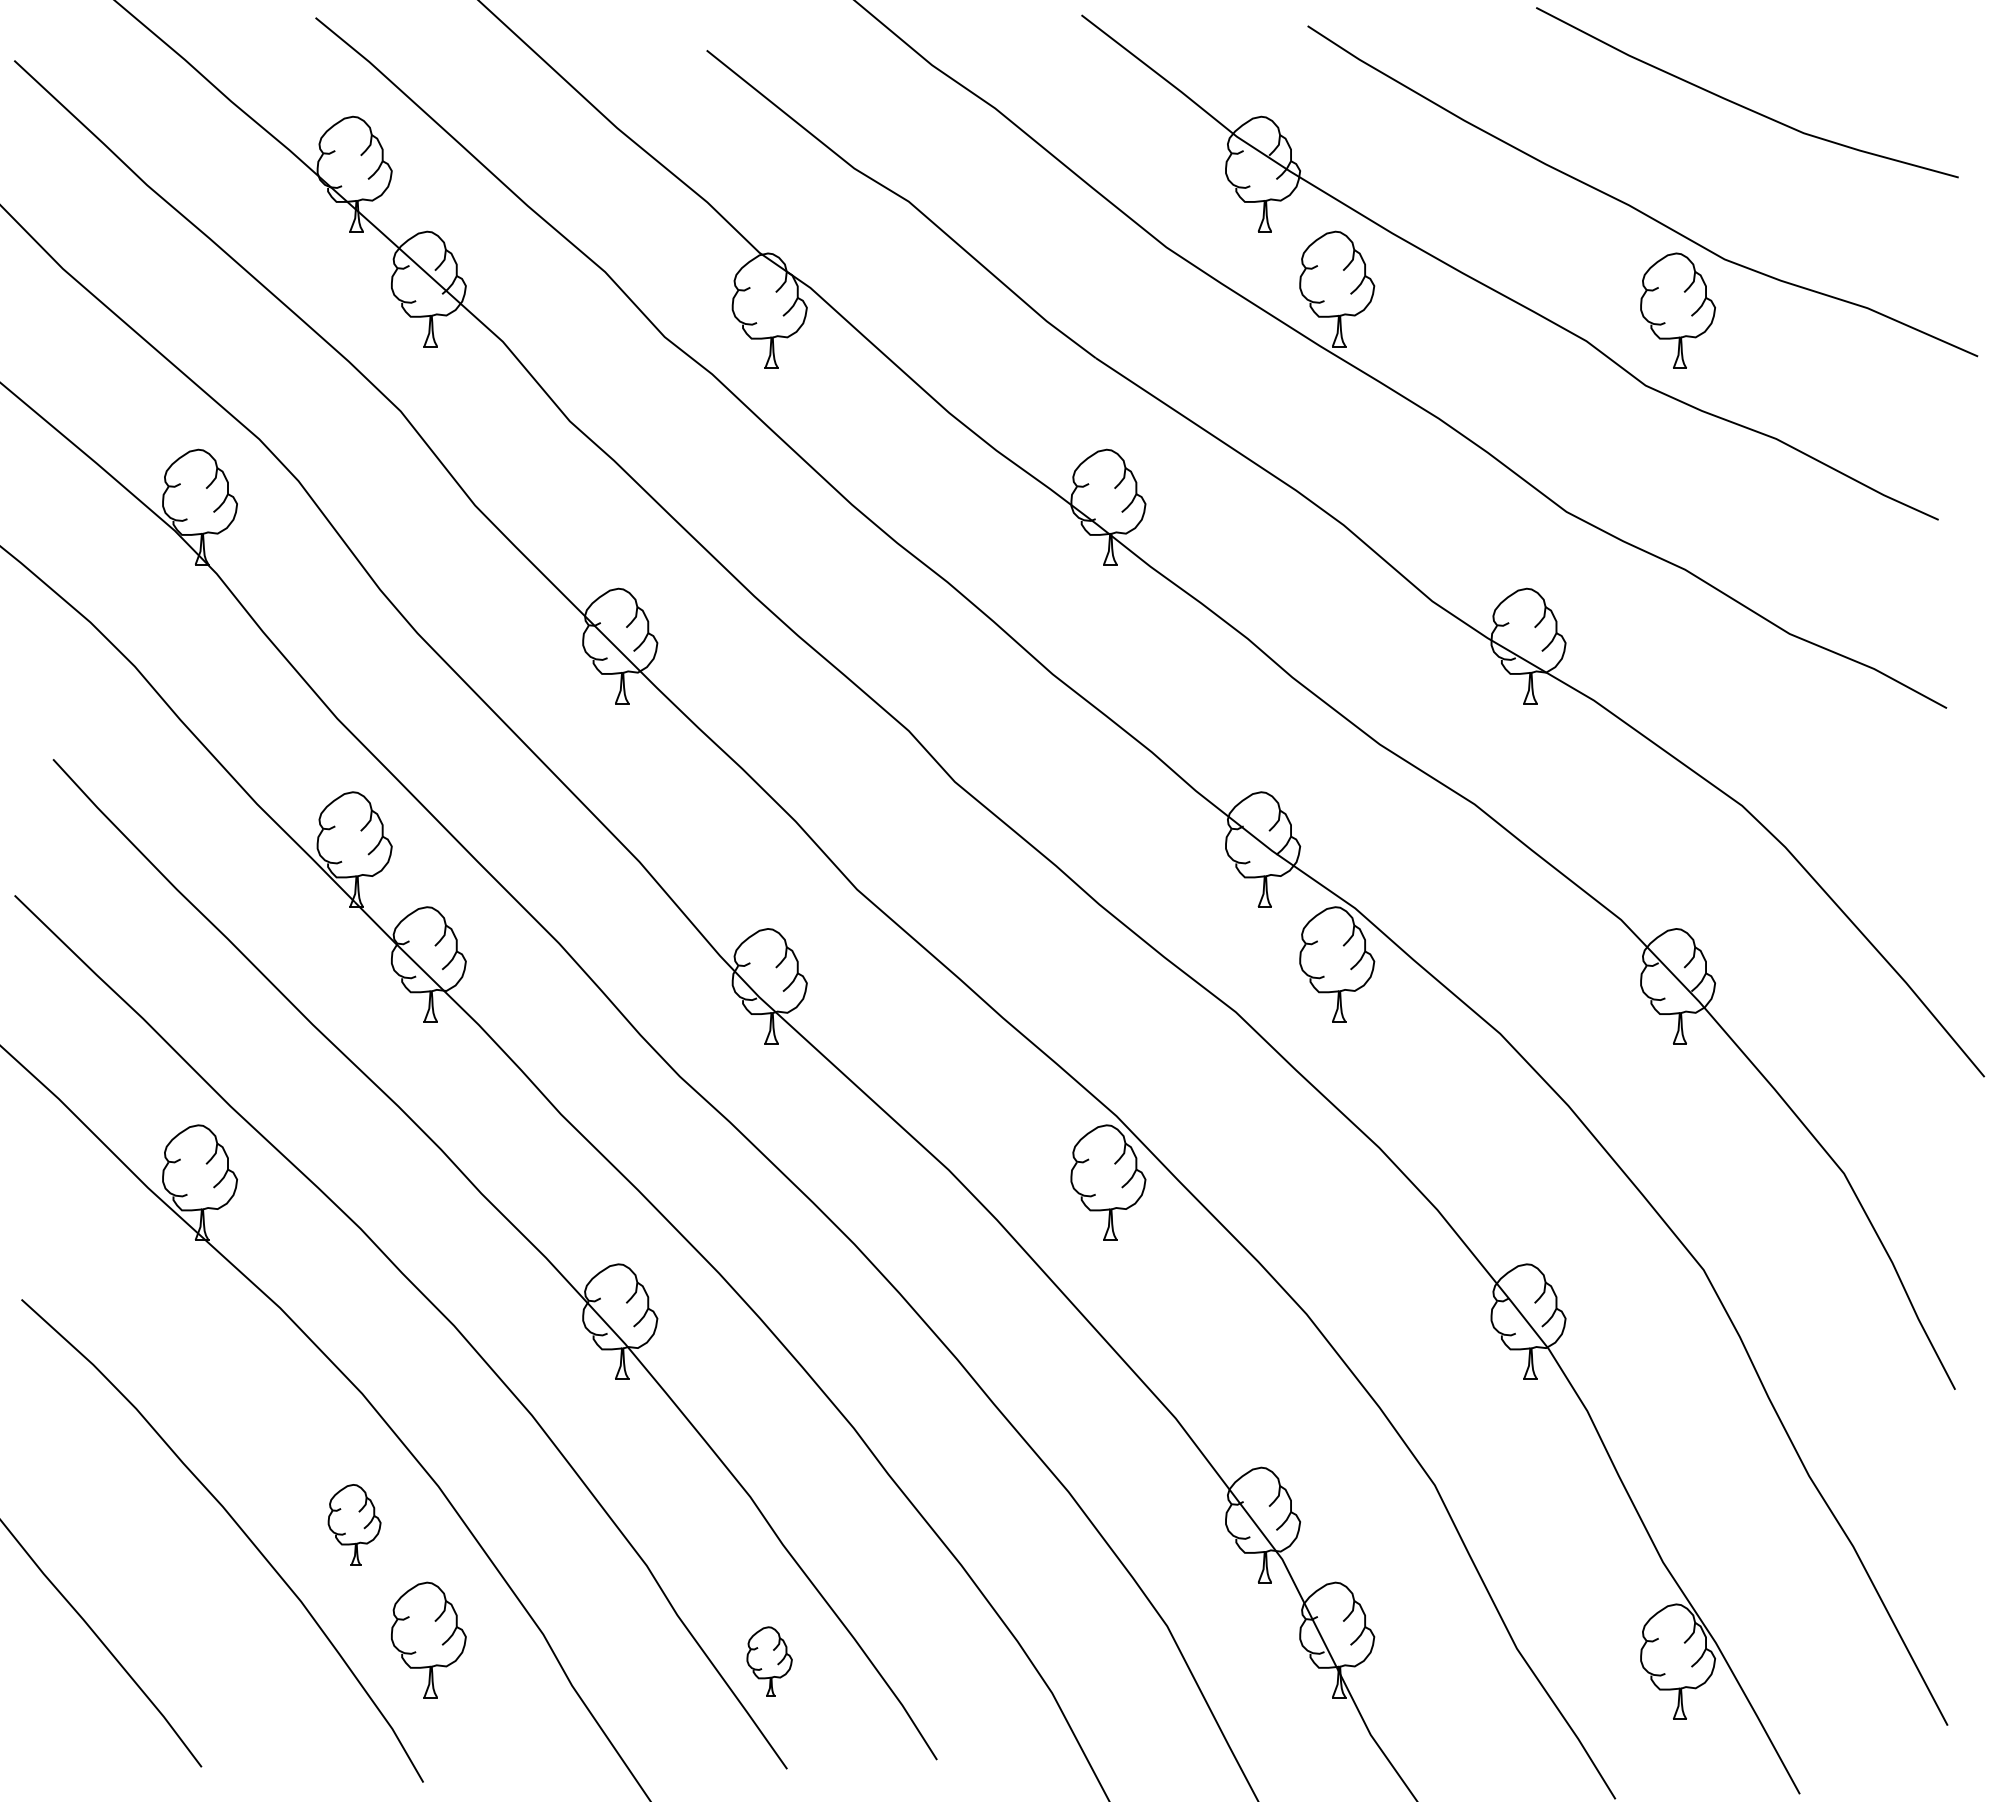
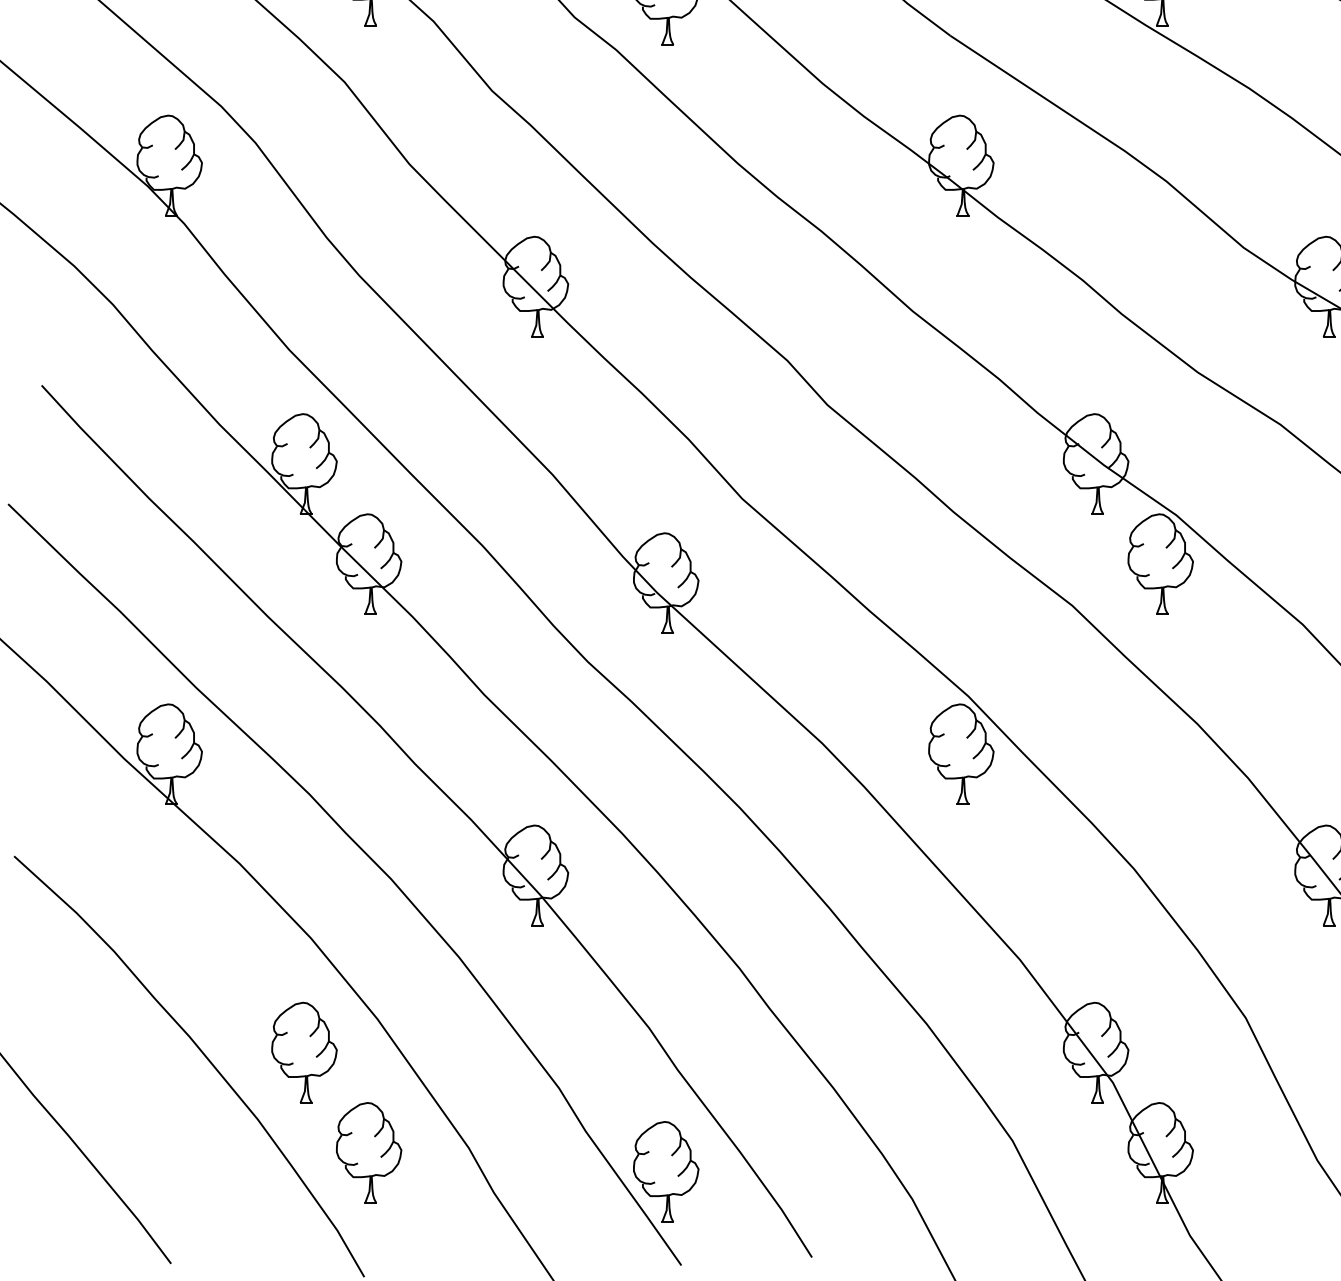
part: (354, 1524) -> (304, 1052), size x1.43
part: (769, 1661) -> (665, 1171), size x1.67

